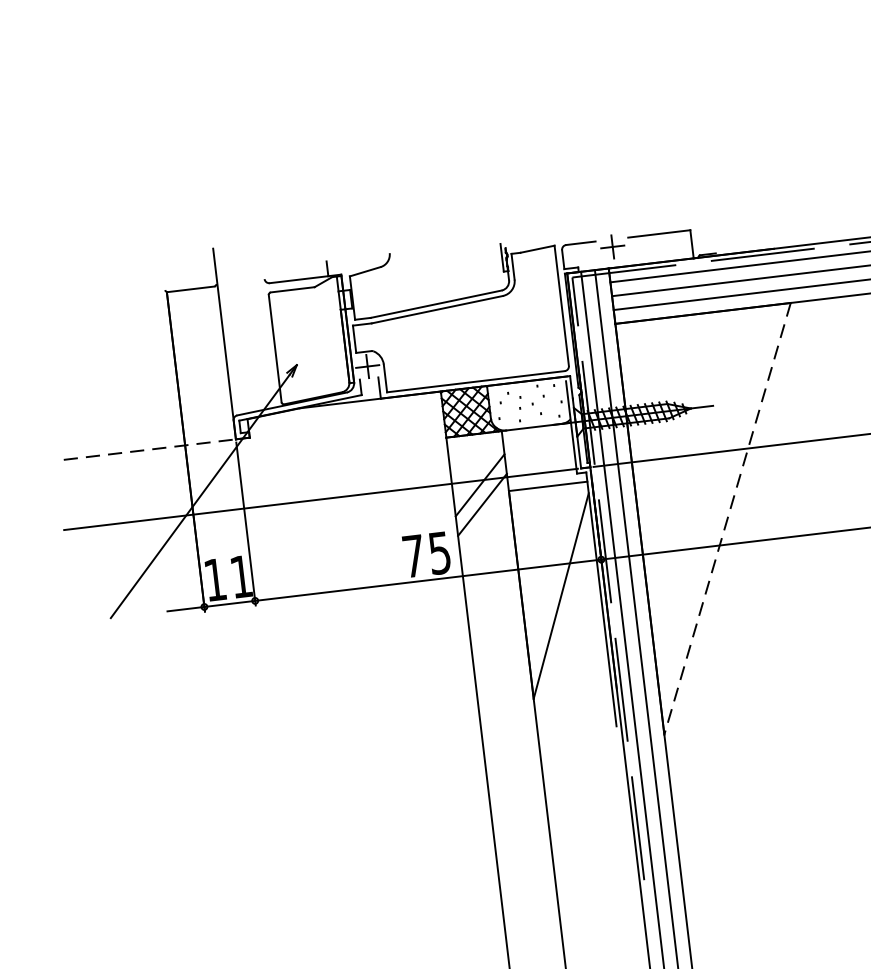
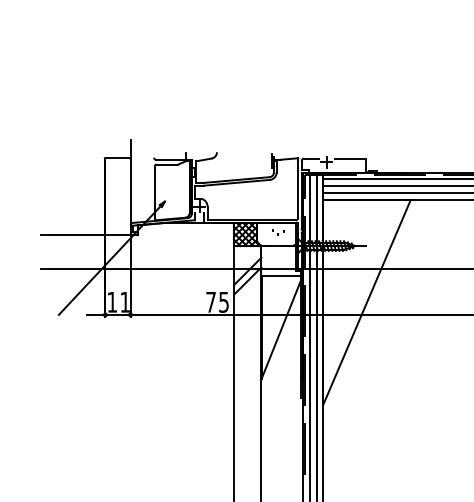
line: (145, 449) -> (85, 234), dashed -> solid
line: (726, 519) -> (366, 302), dashed -> solid

